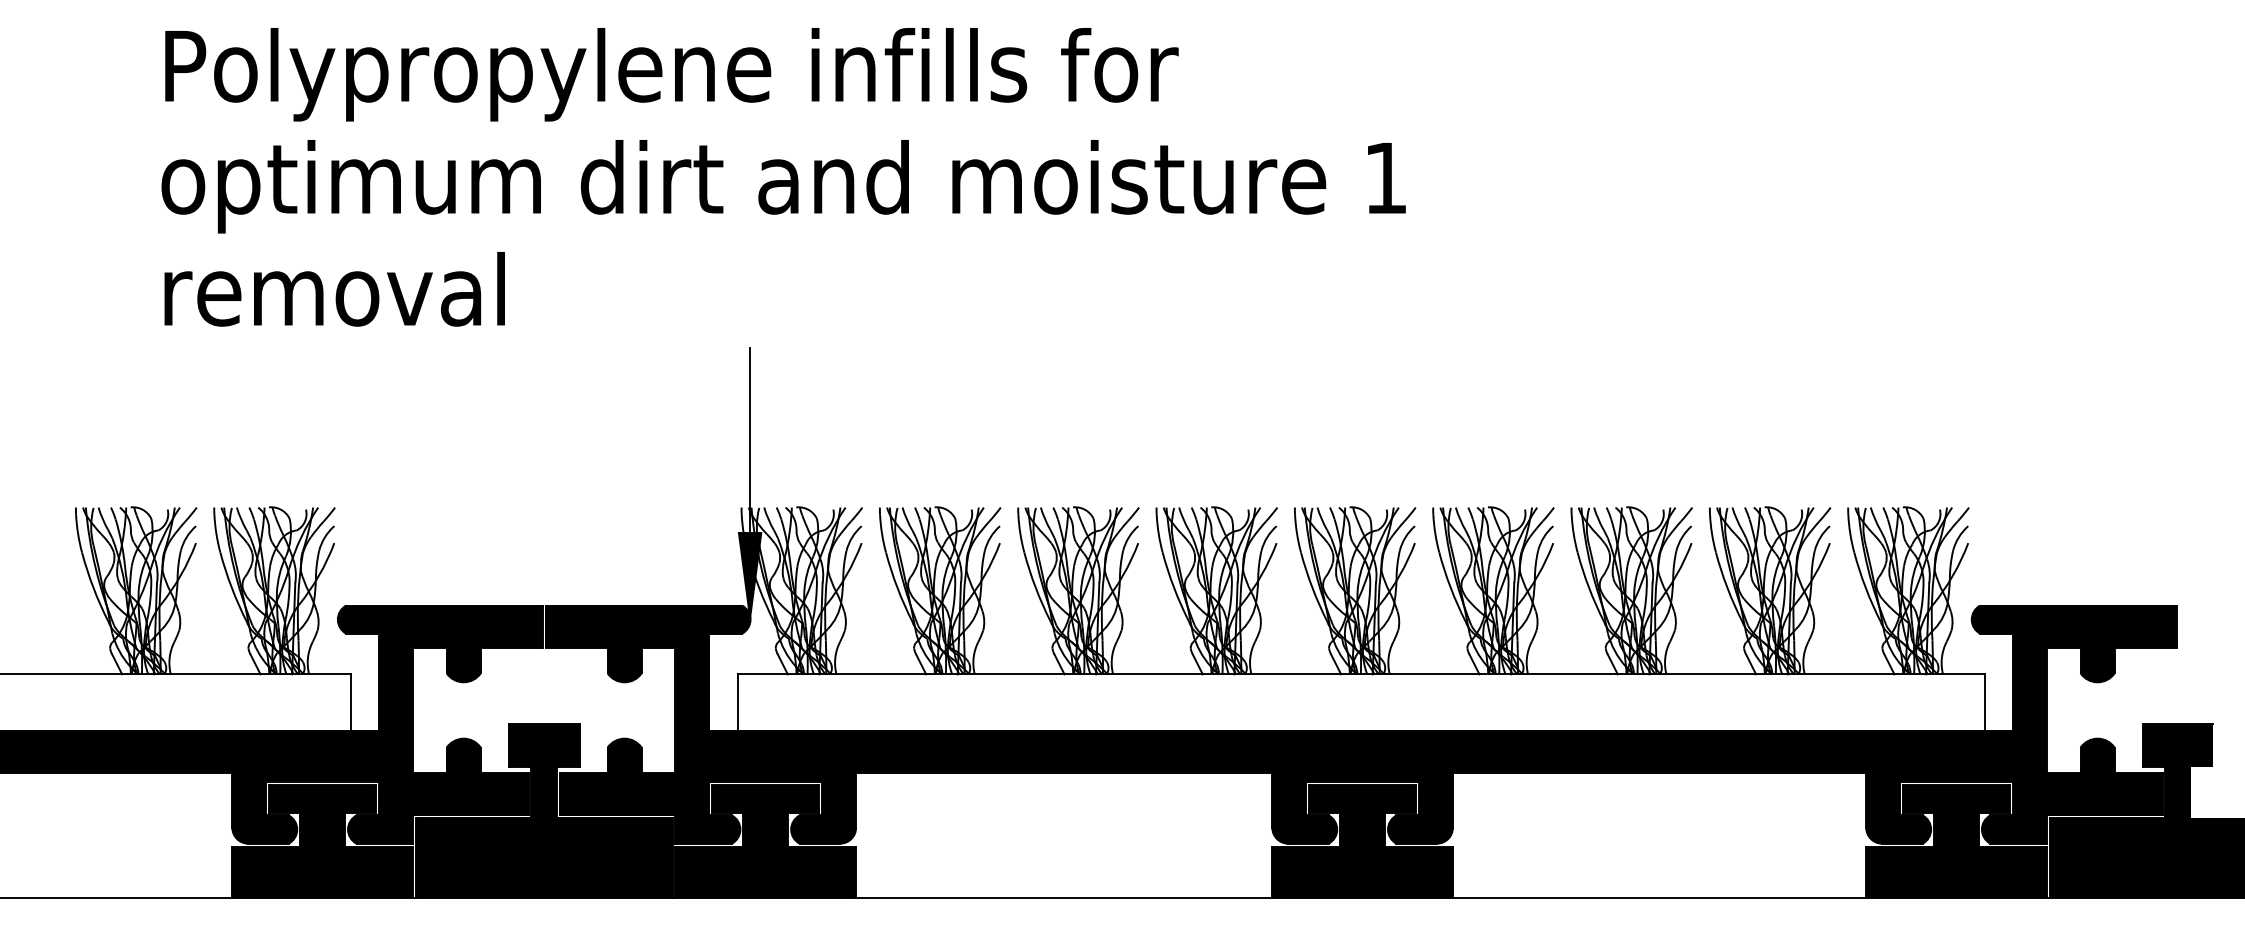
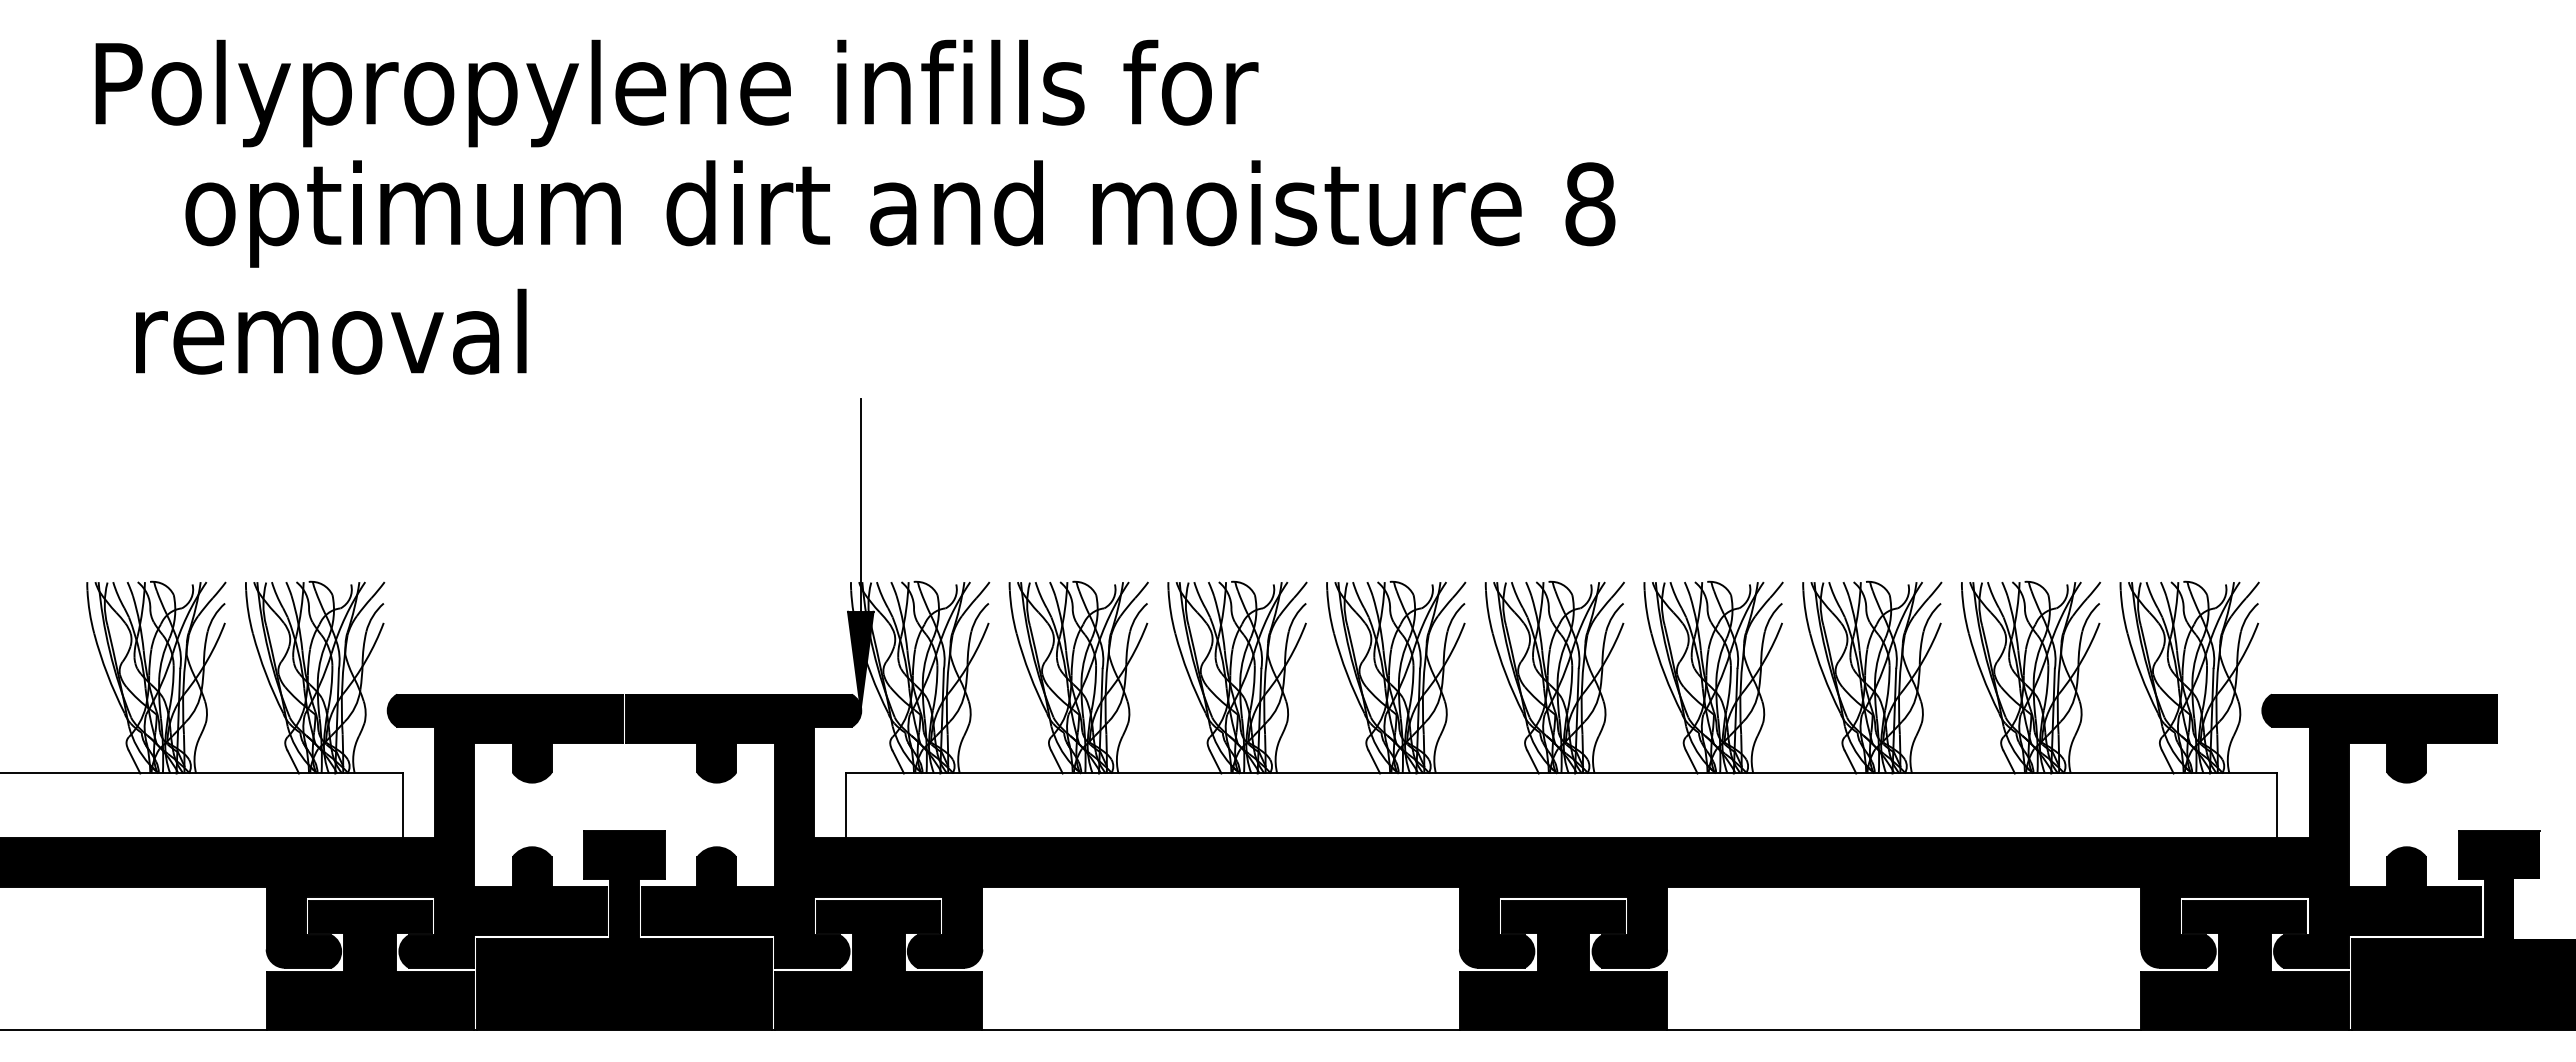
text: (671, 74) -> (676, 93), moved
text: (1386, 178) -> (1590, 204), 1 -> 8
text: (335, 289) -> (331, 331), moved

